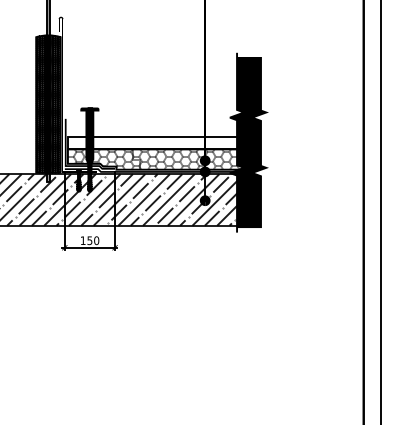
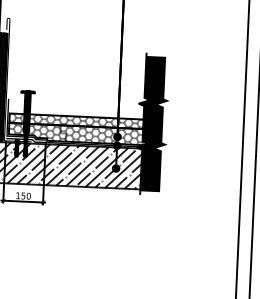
hatch: (158, 143) -> (81, 121), added

